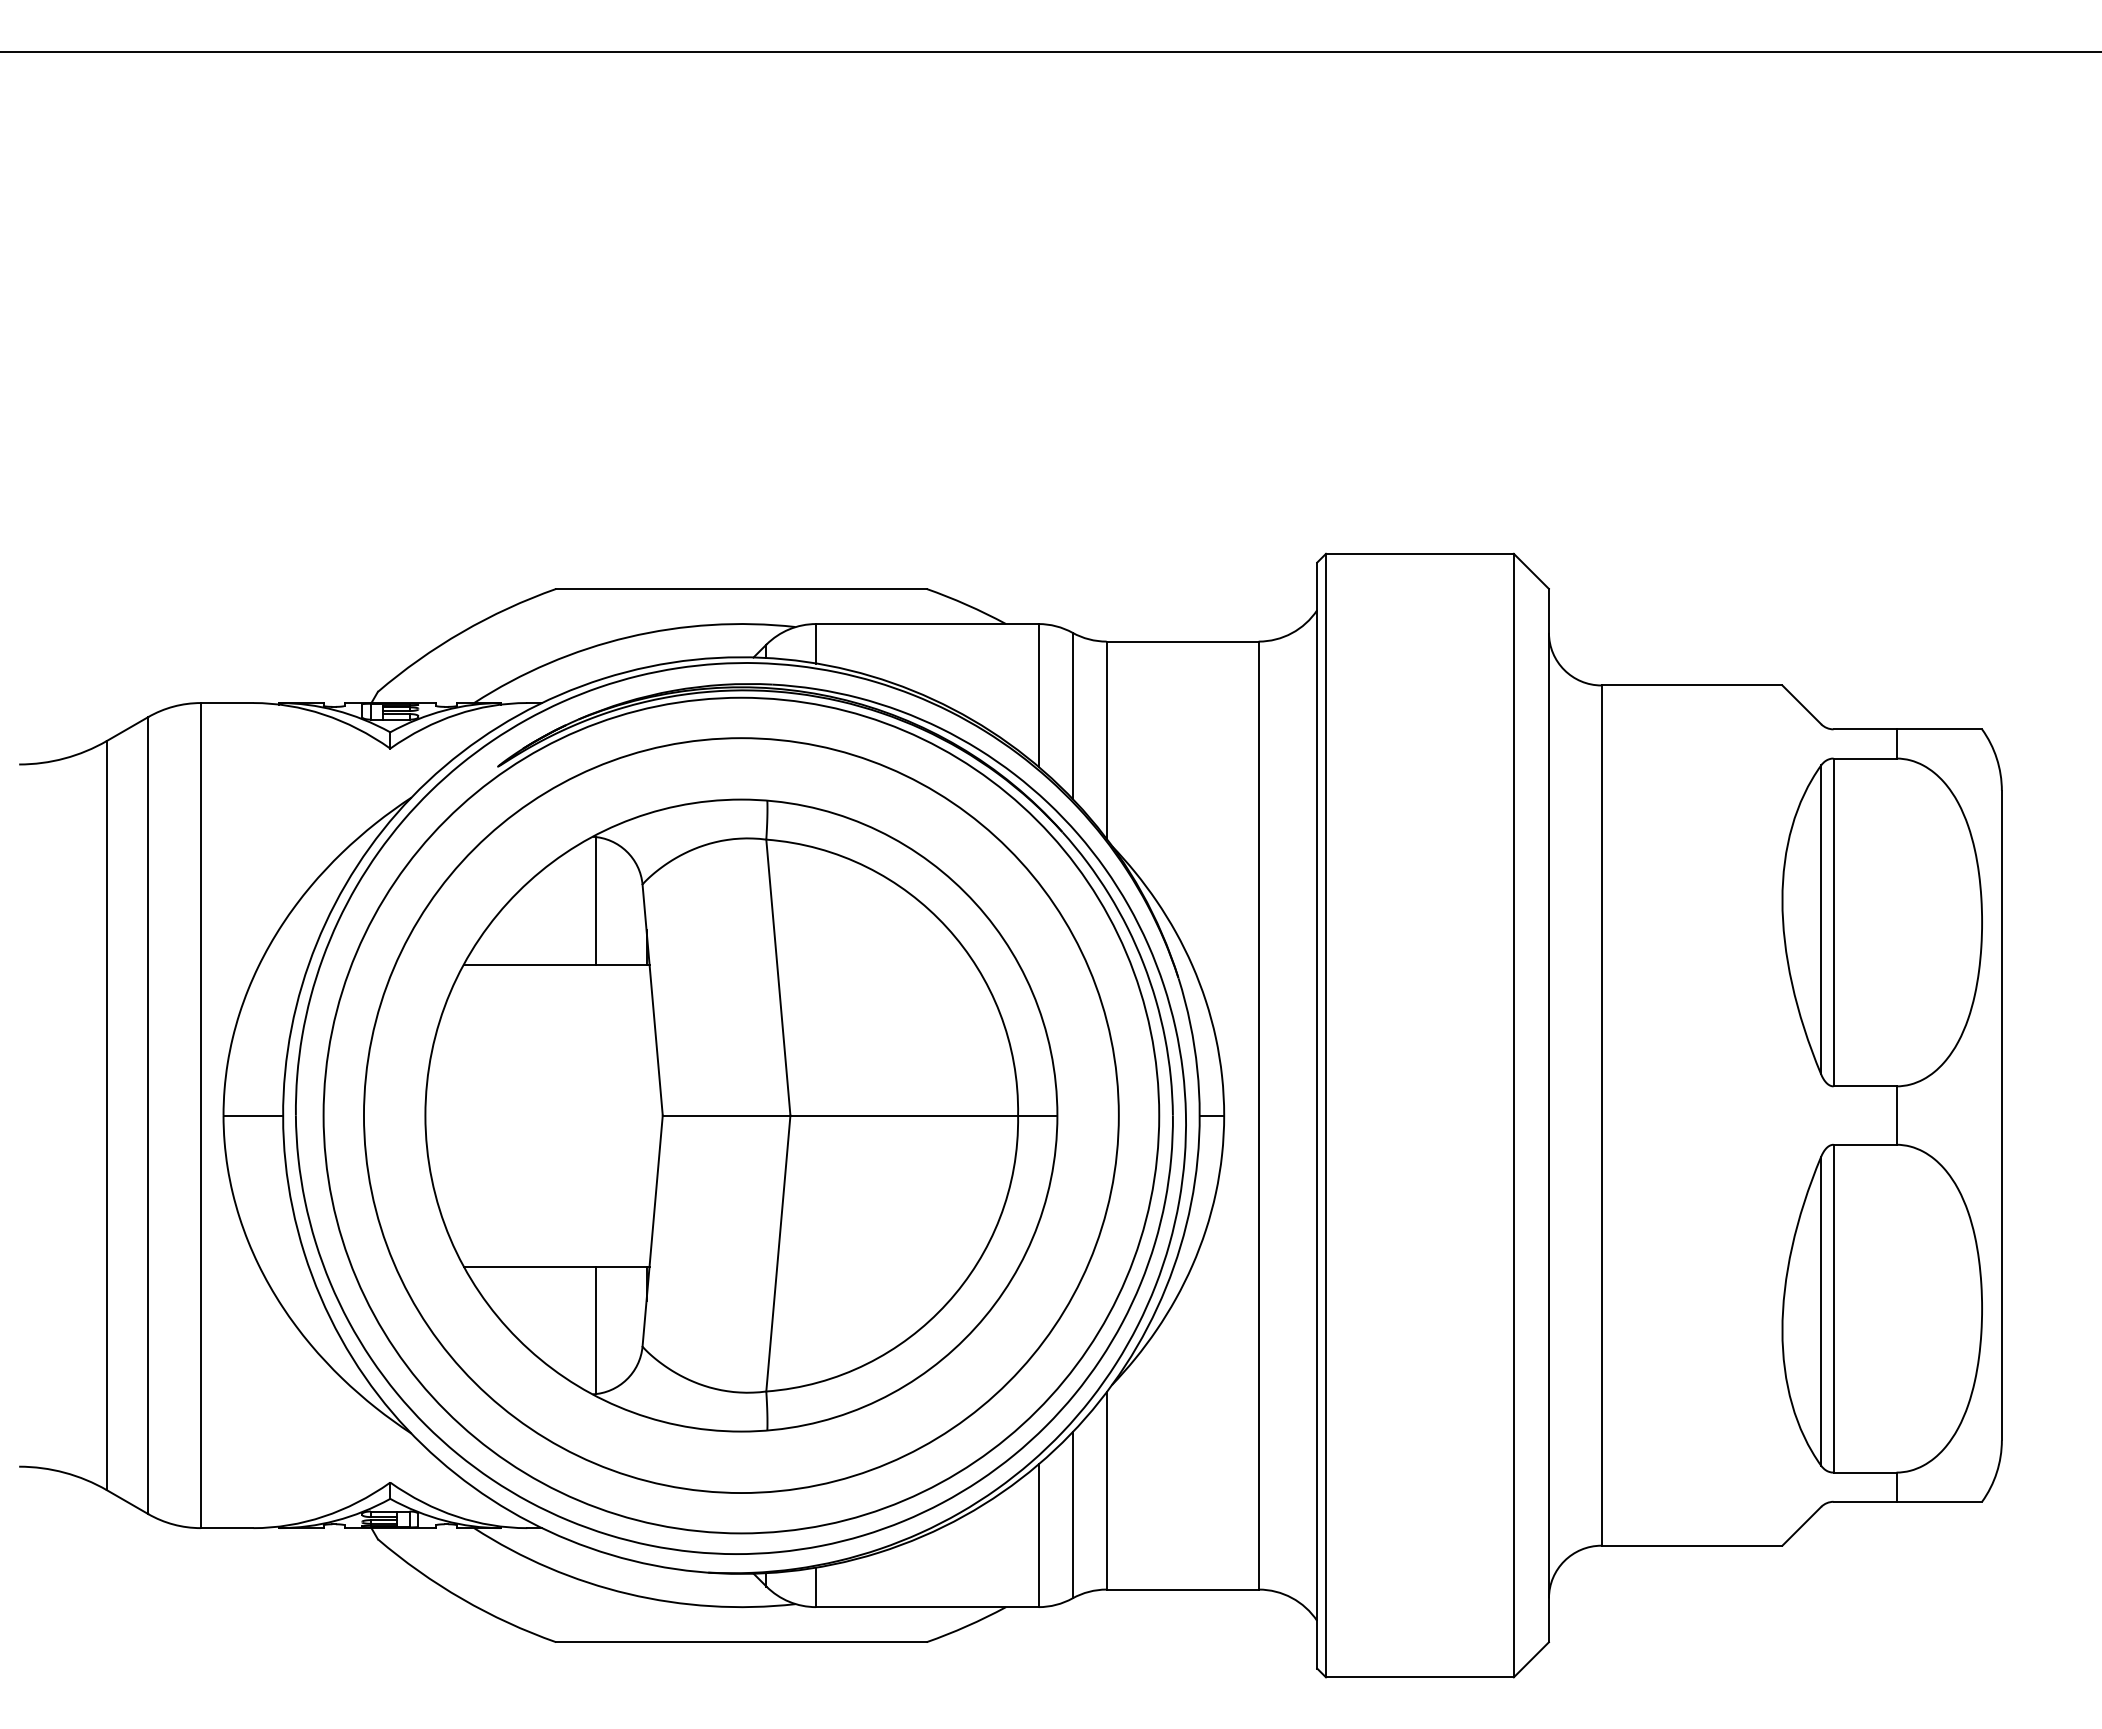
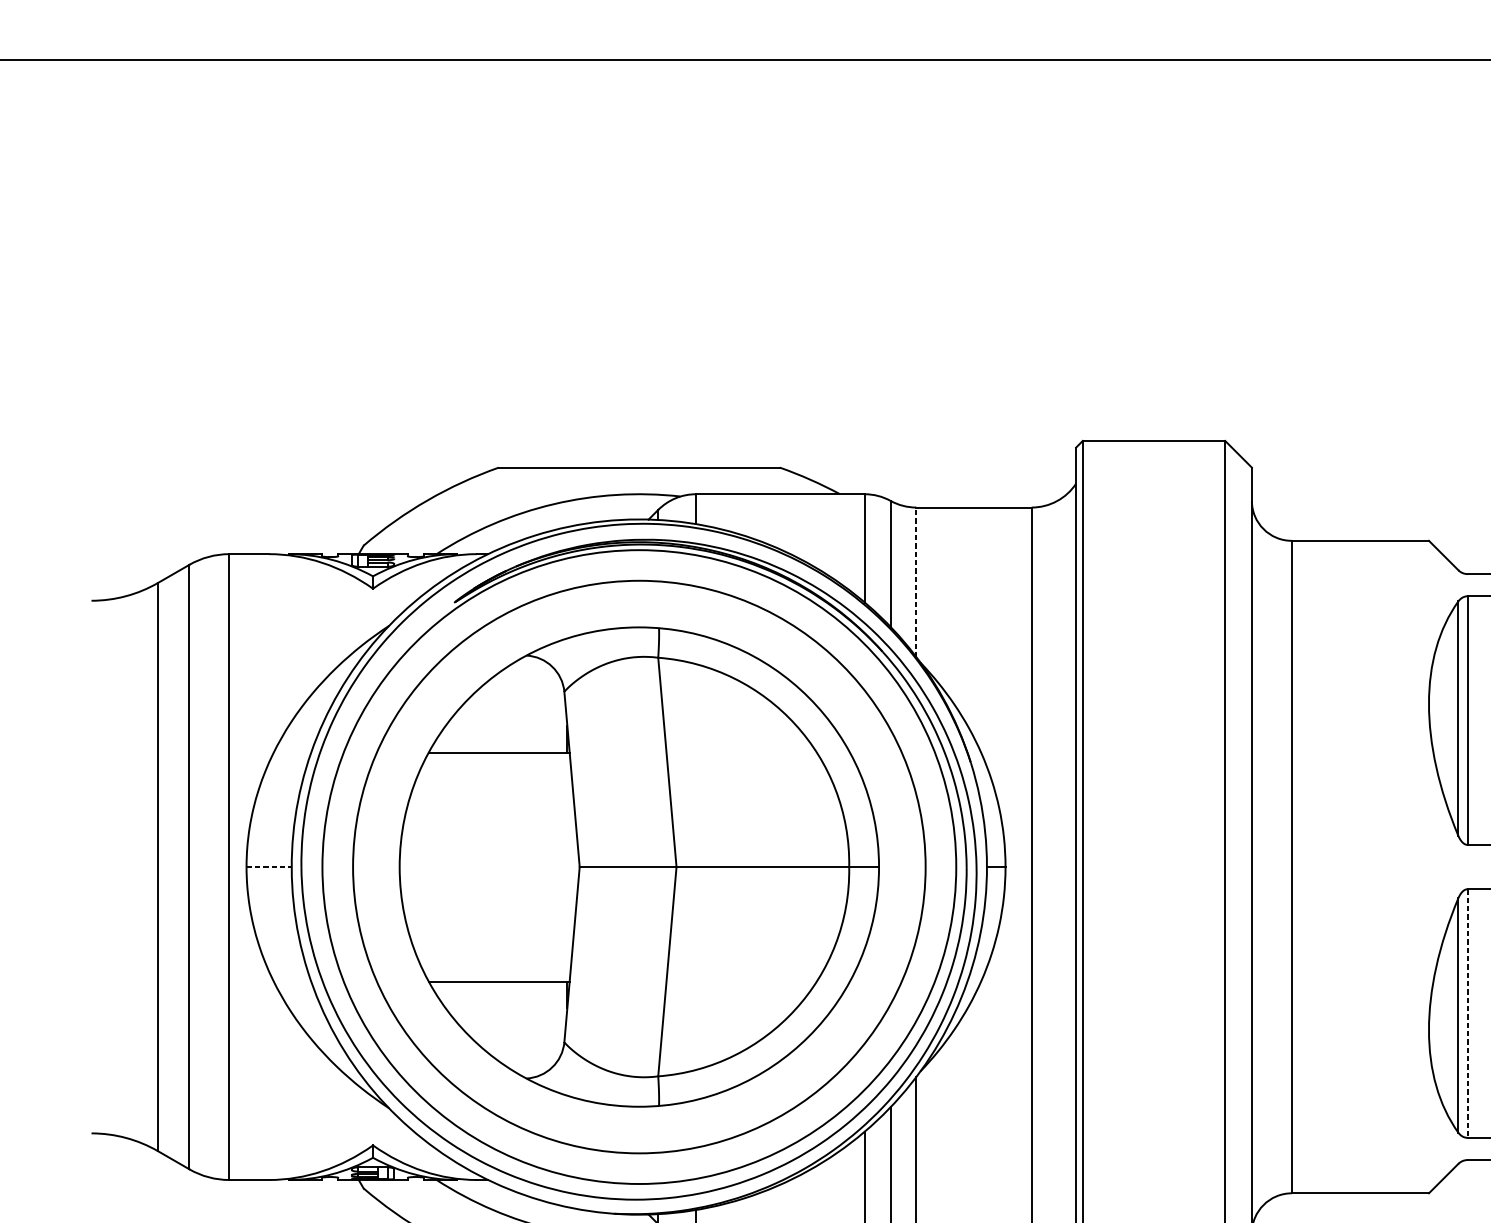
line: (1106, 740) -> (916, 582), solid -> dashed
line: (595, 900) -> (528, 703), removed
line: (253, 1115) -> (269, 867), solid -> dashed
line: (1833, 1308) -> (1467, 1013), solid -> dashed
line: (595, 1330) -> (528, 1030), removed

